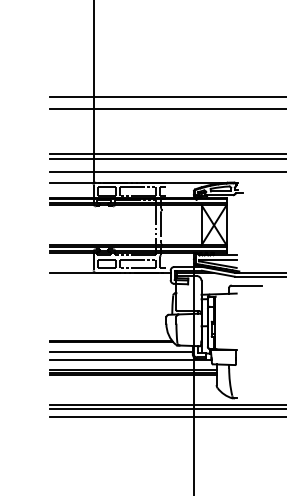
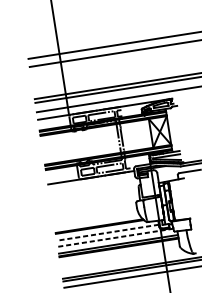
line: (121, 351) -> (107, 232), solid -> dashed
line: (131, 360) -> (116, 238), solid -> dashed

